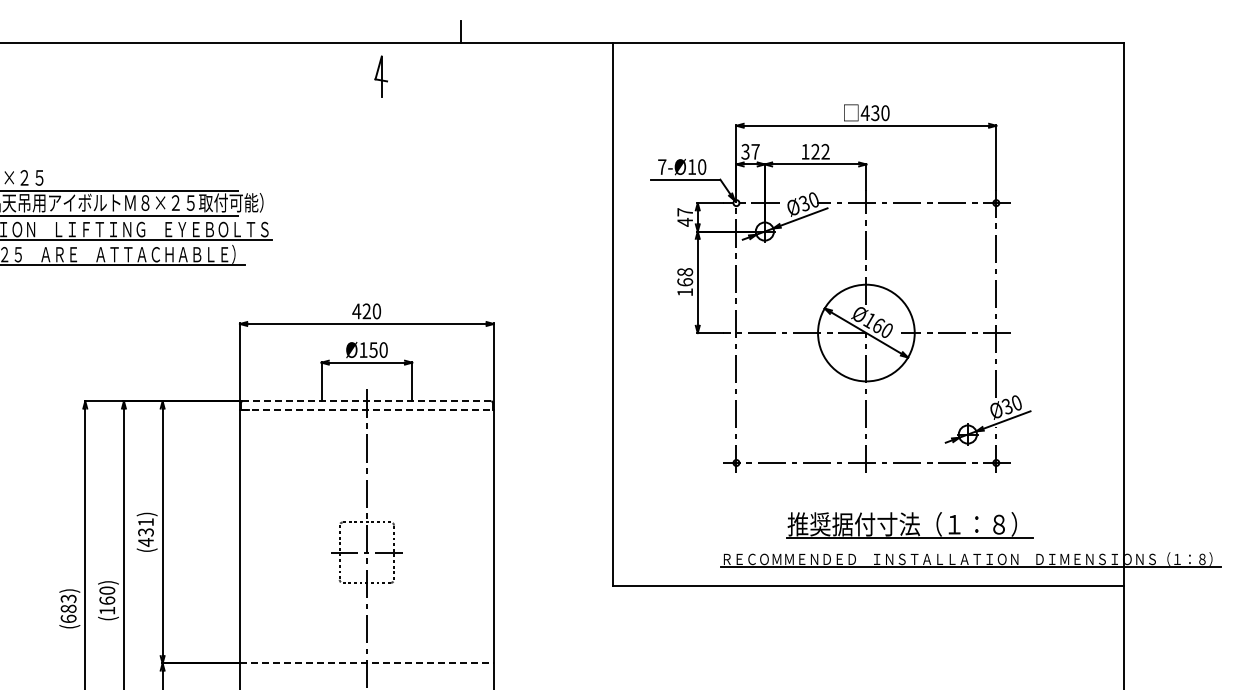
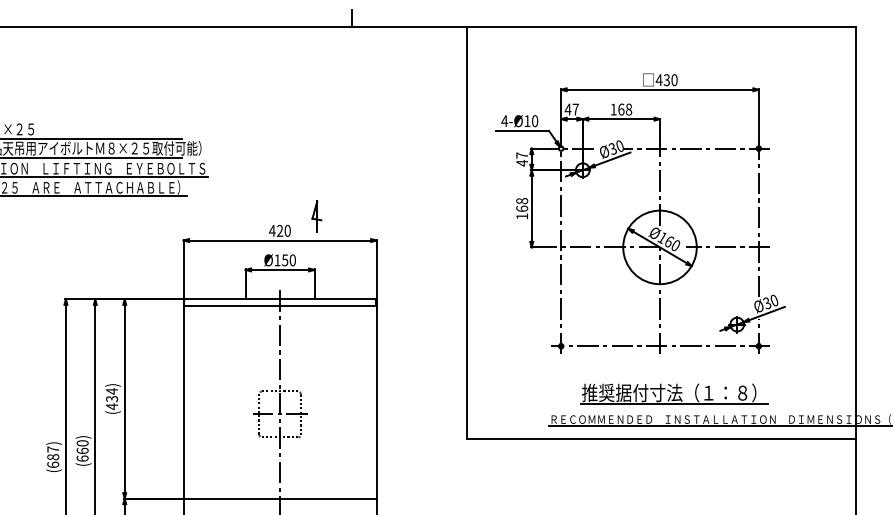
part: (380, 76) -> (316, 216), moved
text: (745, 151) -> (568, 109), 37 -> 47
text: (820, 151) -> (625, 109), 122 -> 168
text: (661, 166) -> (504, 120), 7-Ø10 -> 4-Ø10
line: (366, 401) -> (279, 299), dashed -> solid
line: (367, 409) -> (280, 305), dashed -> solid
text: (145, 521) -> (111, 390), (431) -> (434)
part: (909, 525) -> (674, 393), moved
text: (68, 598) -> (53, 449), (683) -> (687)
text: (107, 610) -> (82, 458), (160) -> (660)
line: (366, 663) -> (279, 498), dashed -> solid

